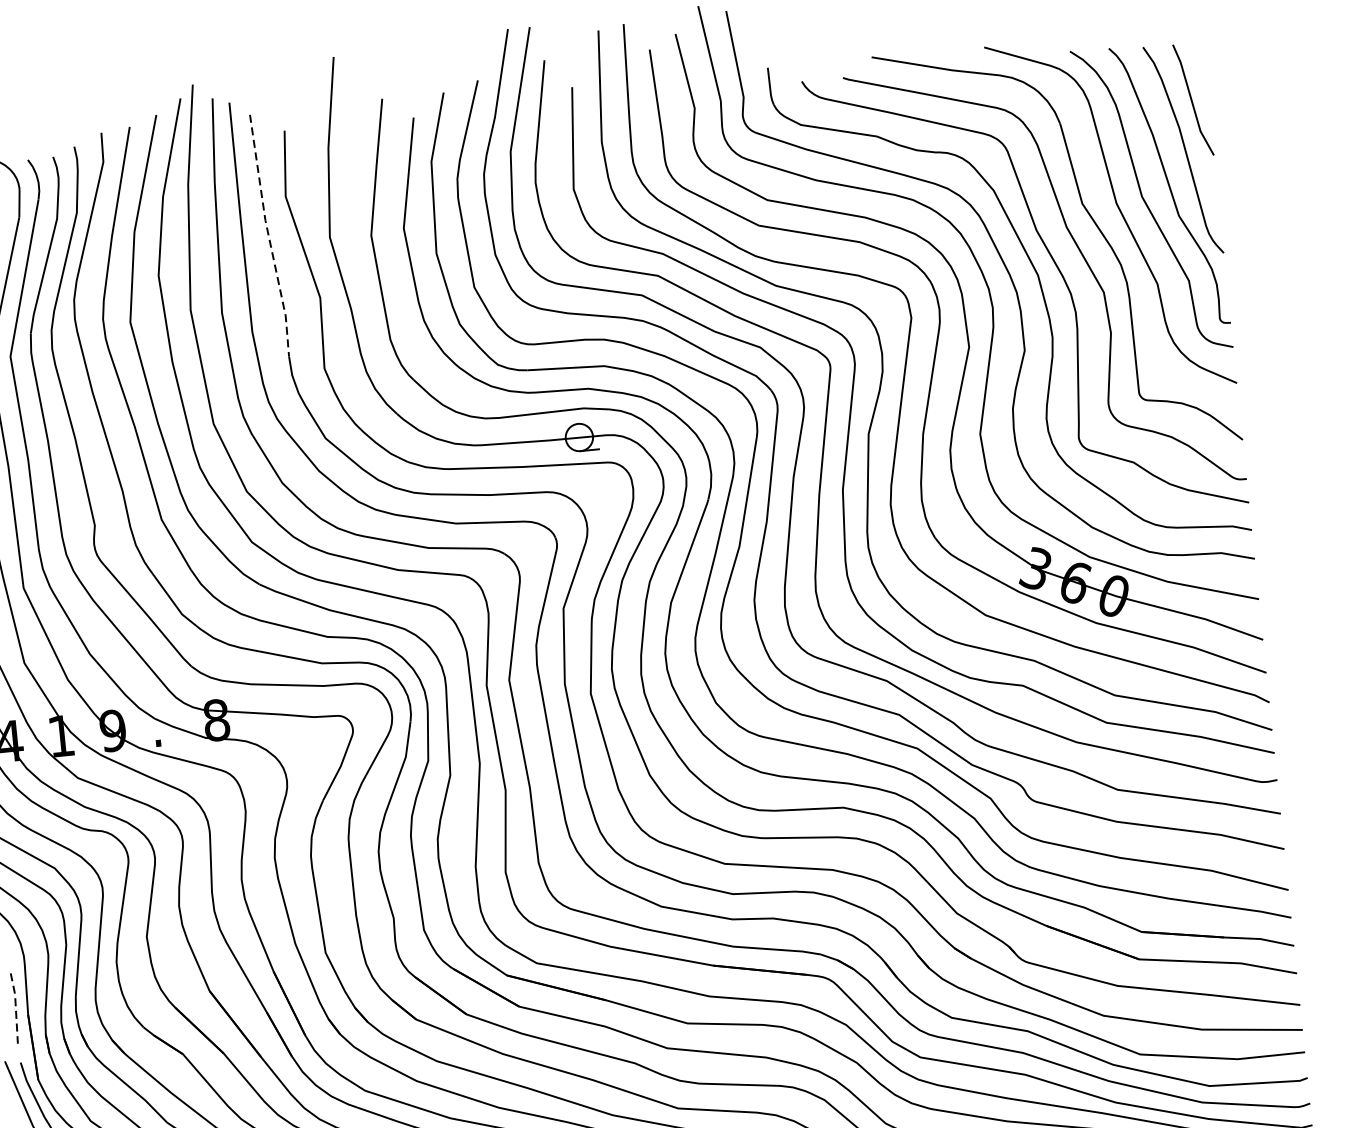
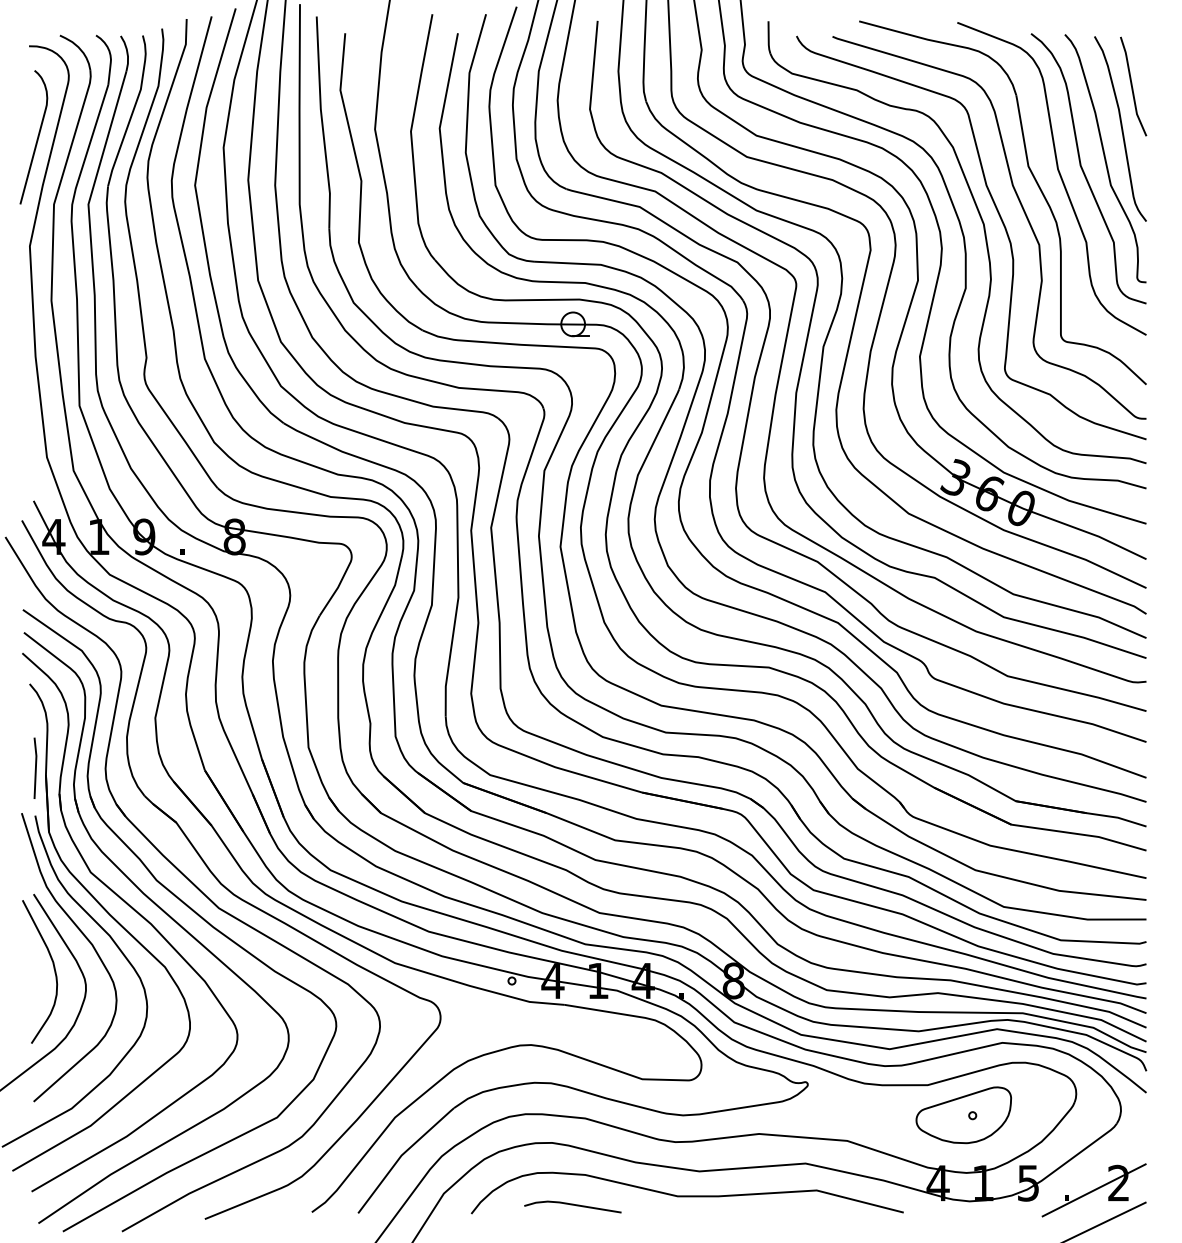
line: (269, 236) -> (322, 123), dashed -> solid
line: (15, 1007) -> (35, 767), dashed -> solid

